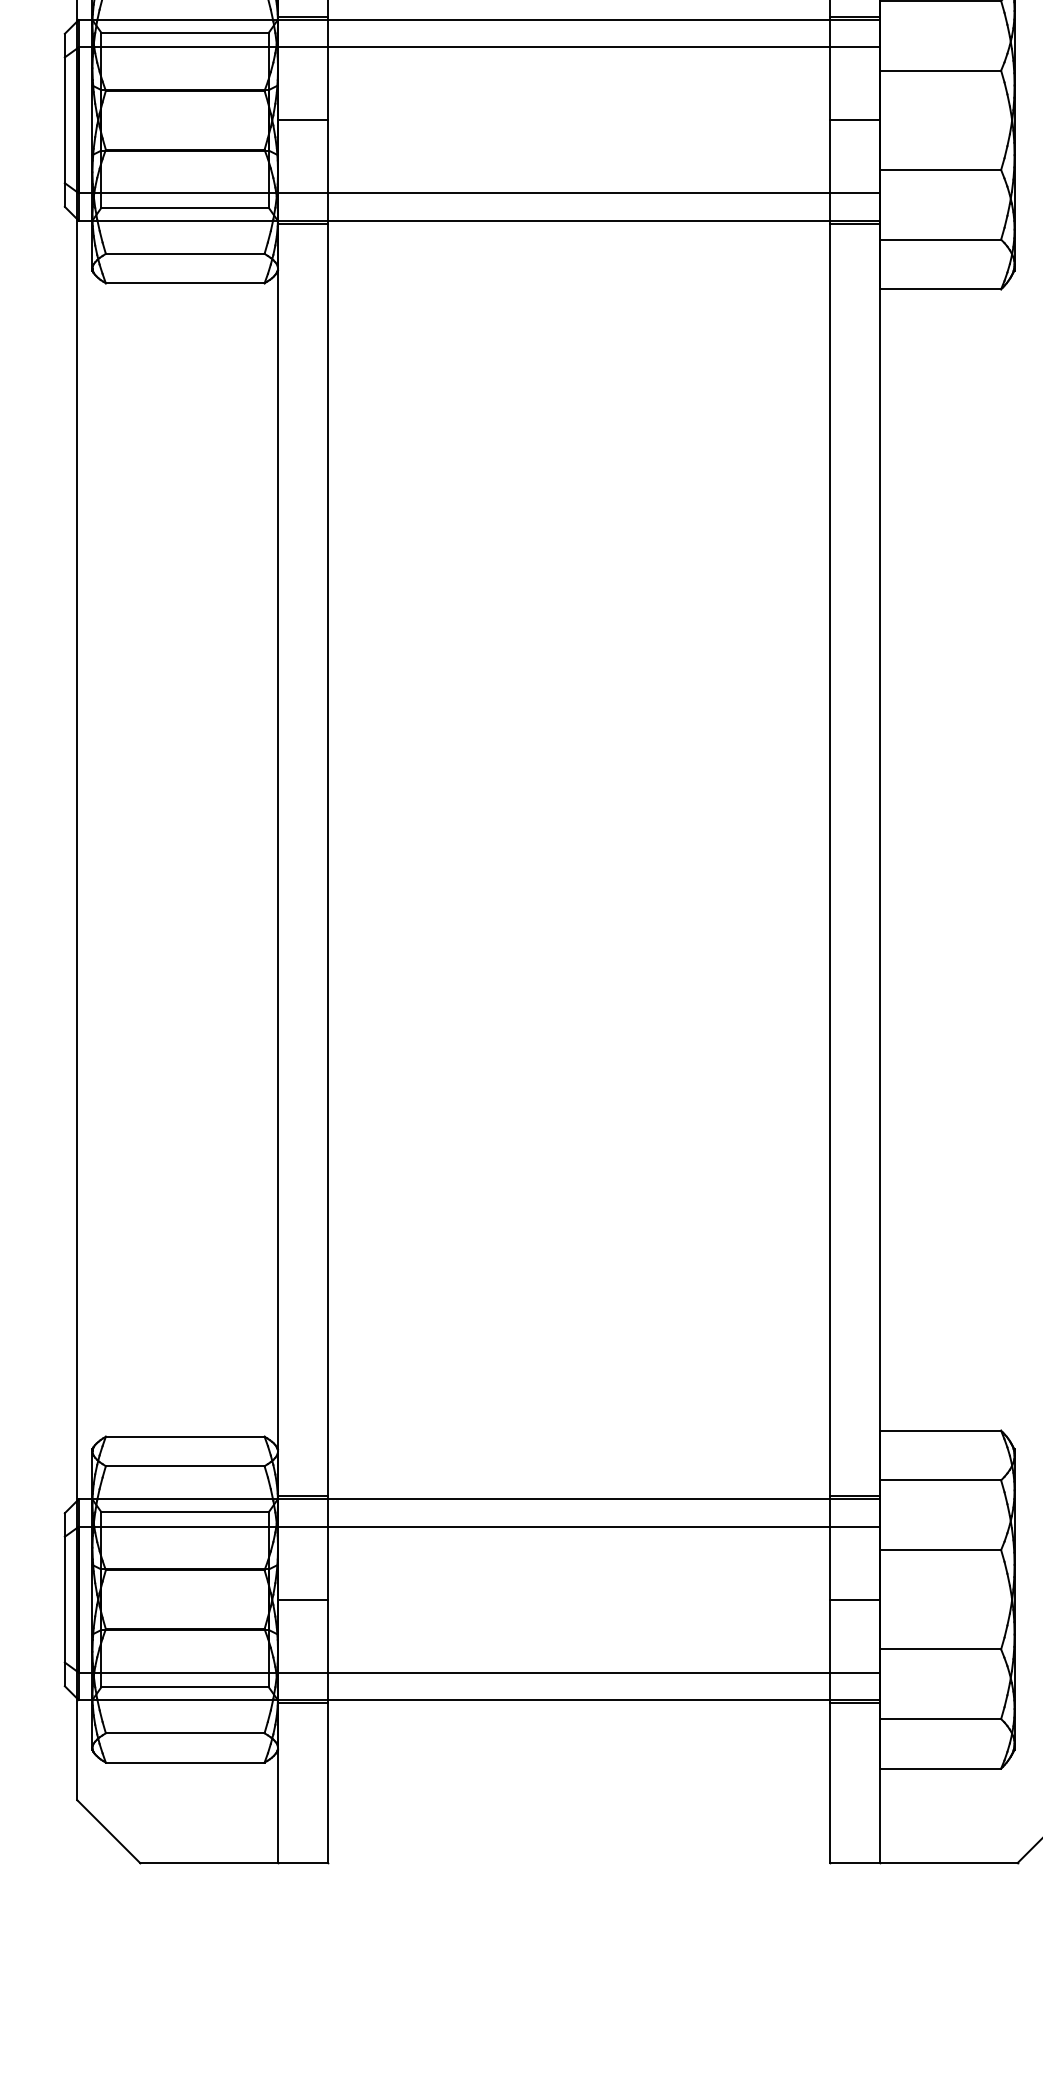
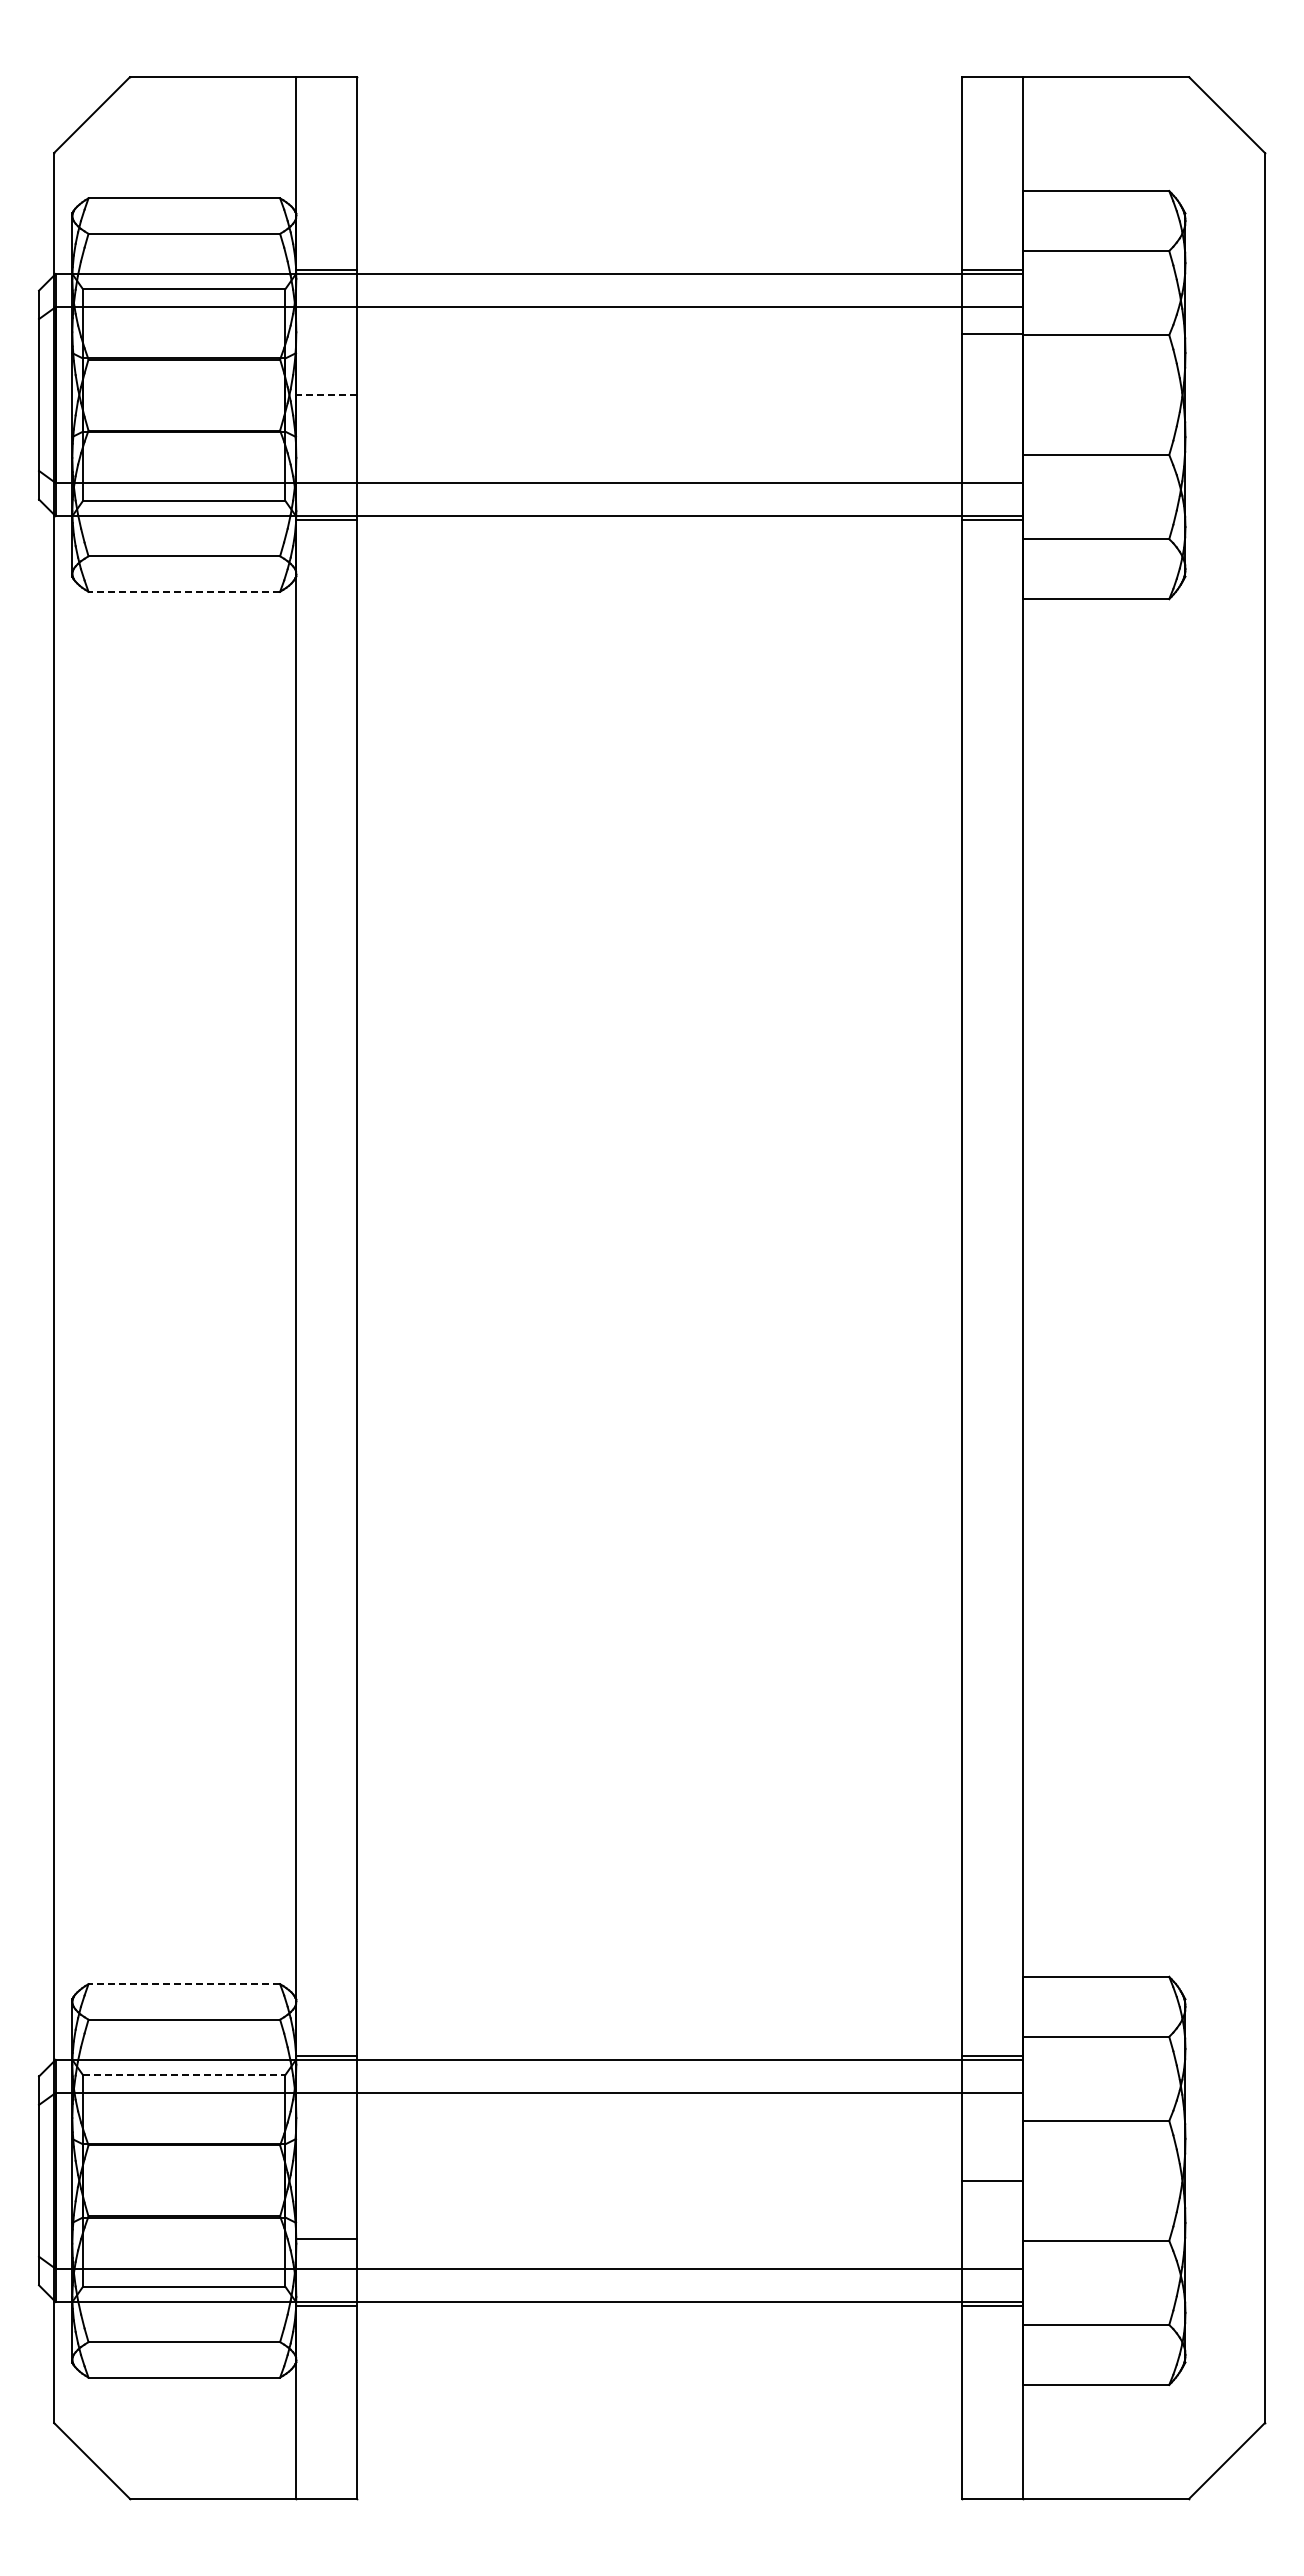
line: (303, 120) -> (326, 395), solid -> dashed
line: (854, 120) -> (992, 334), moved
line: (185, 283) -> (184, 591), solid -> dashed
line: (185, 1437) -> (184, 1984), solid -> dashed
line: (185, 1511) -> (184, 2074), solid -> dashed
line: (303, 1599) -> (326, 2238), moved

